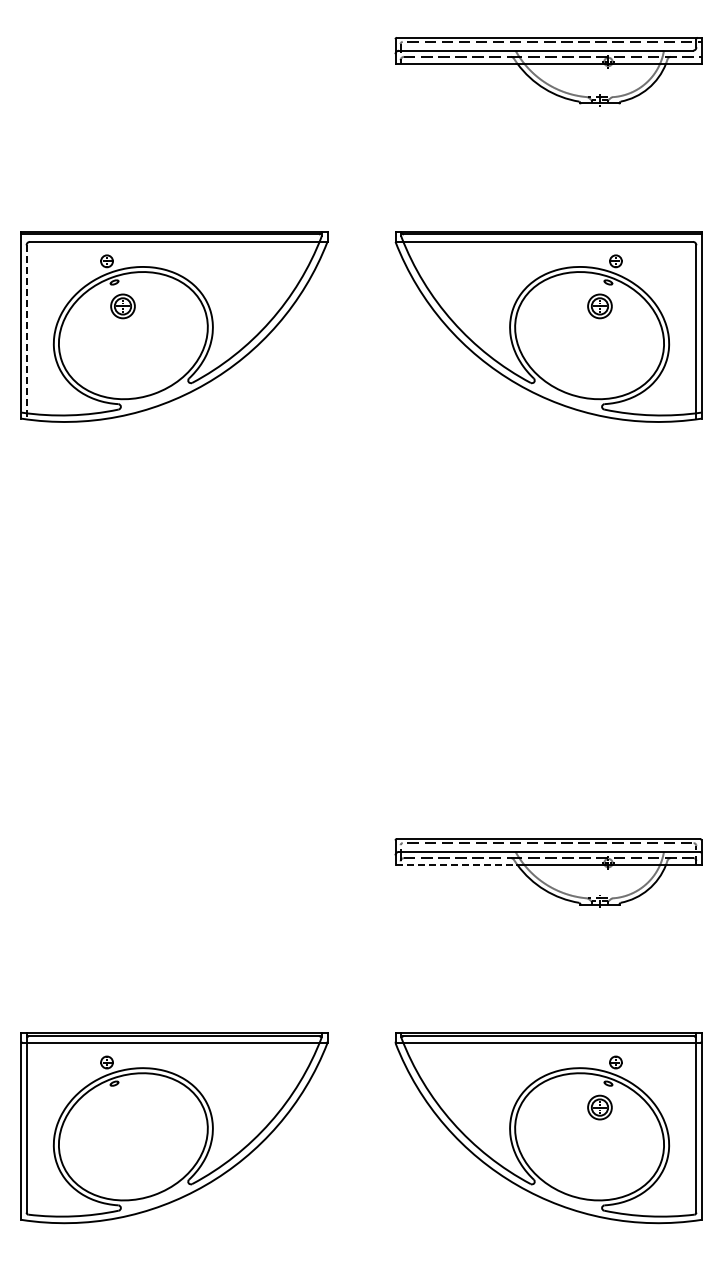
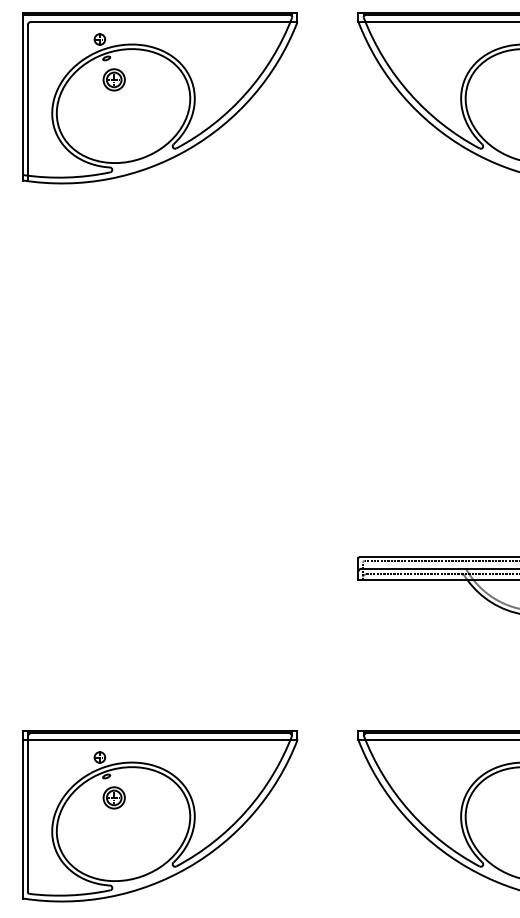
line: (26, 332) -> (27, 103), dashed -> solid
line: (456, 864) -> (413, 580), dashed -> solid
part: (122, 1107) -> (113, 797), added

